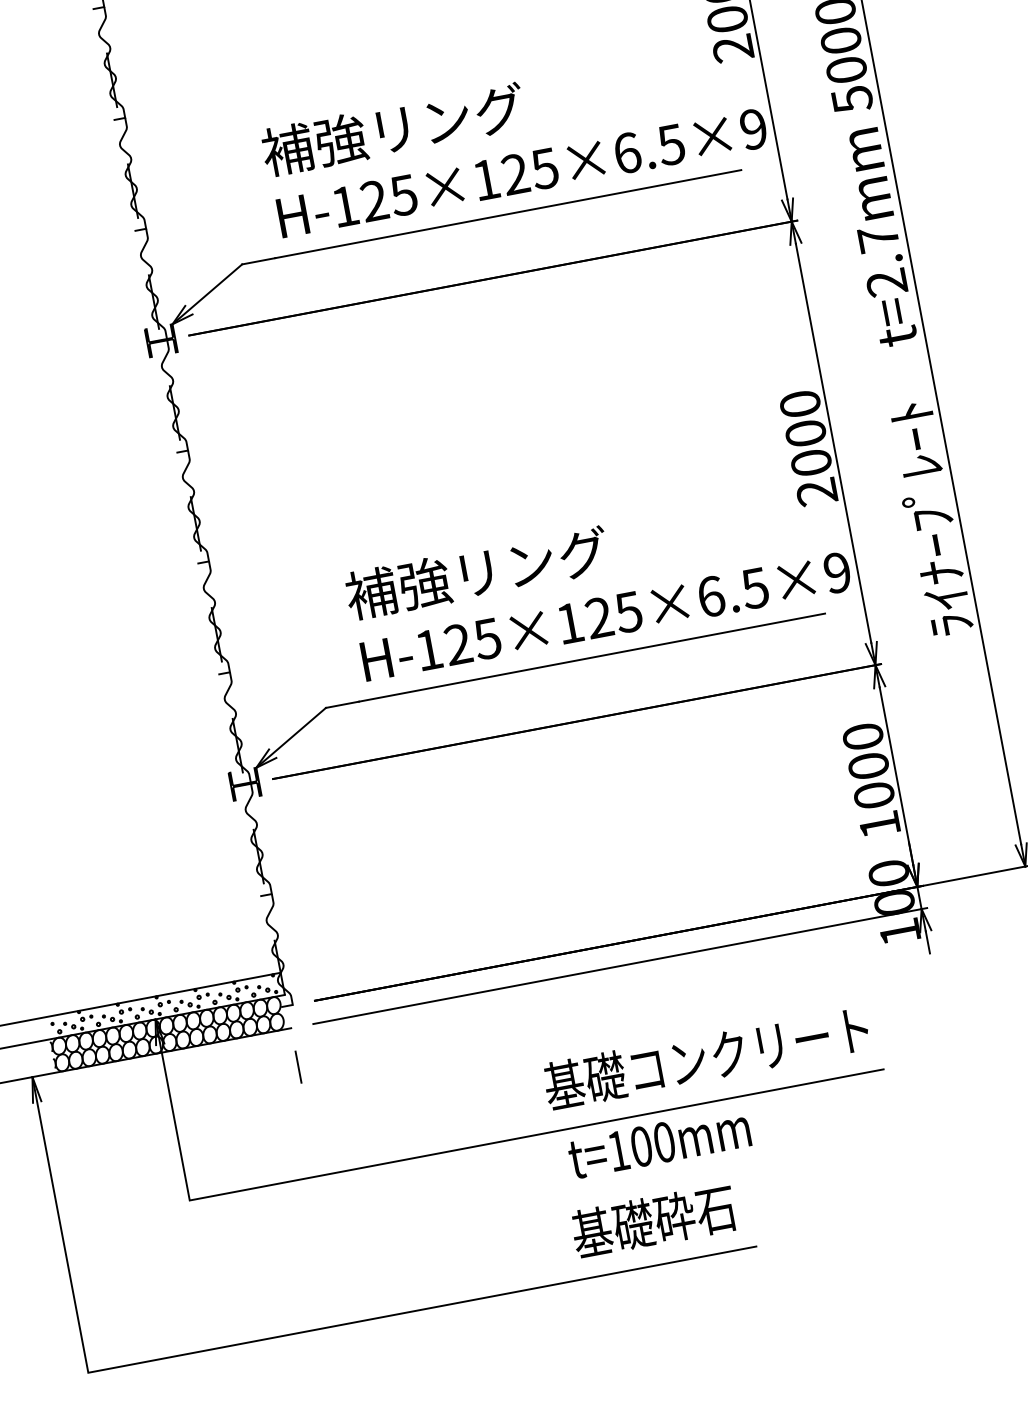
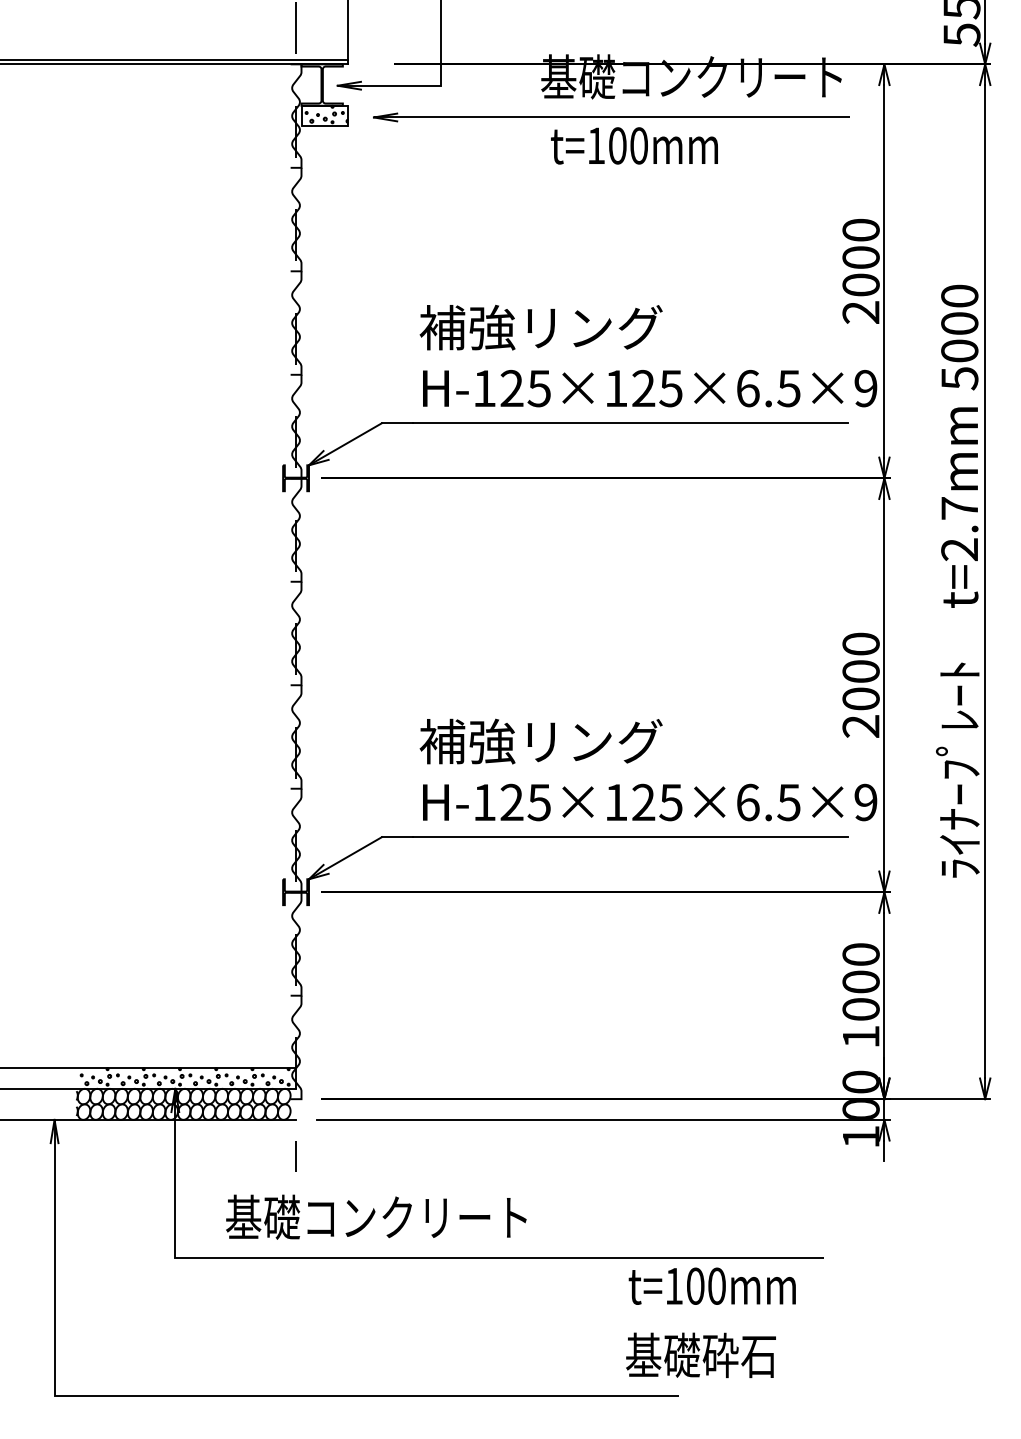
text: (706, 1056) -> (376, 1216), moved
text: (658, 1142) -> (711, 1285), moved
text: (653, 1221) -> (700, 1355), moved

